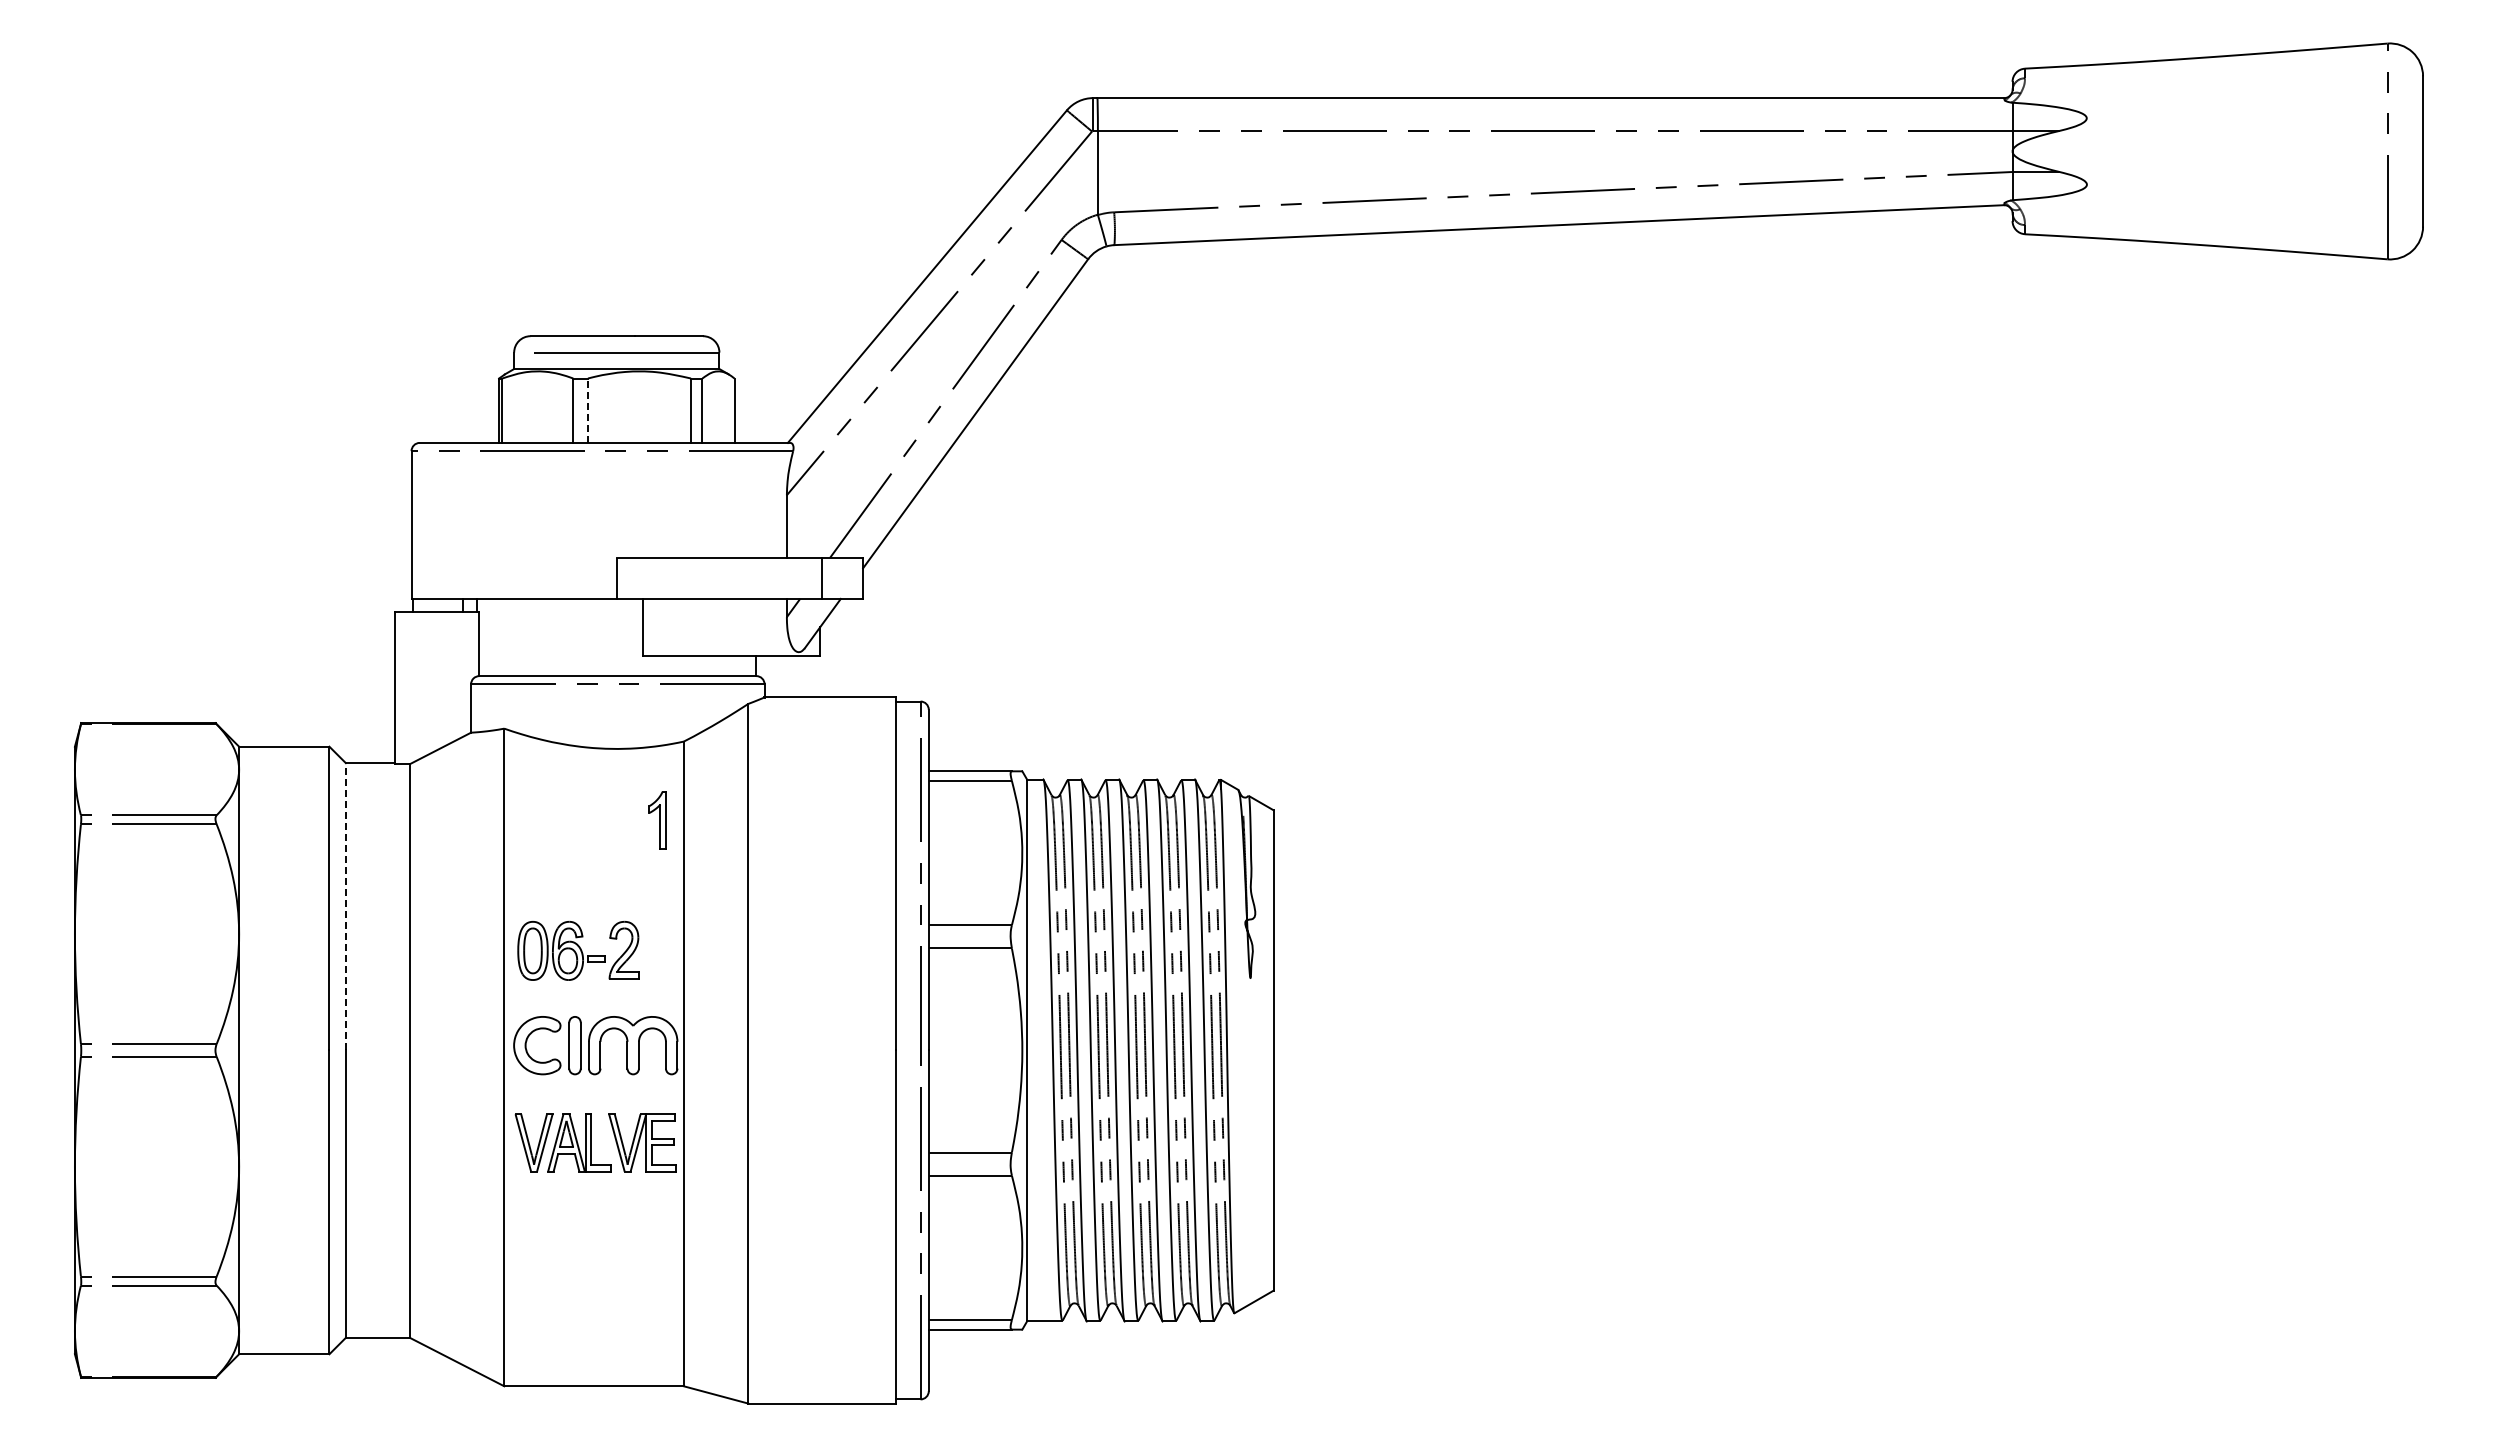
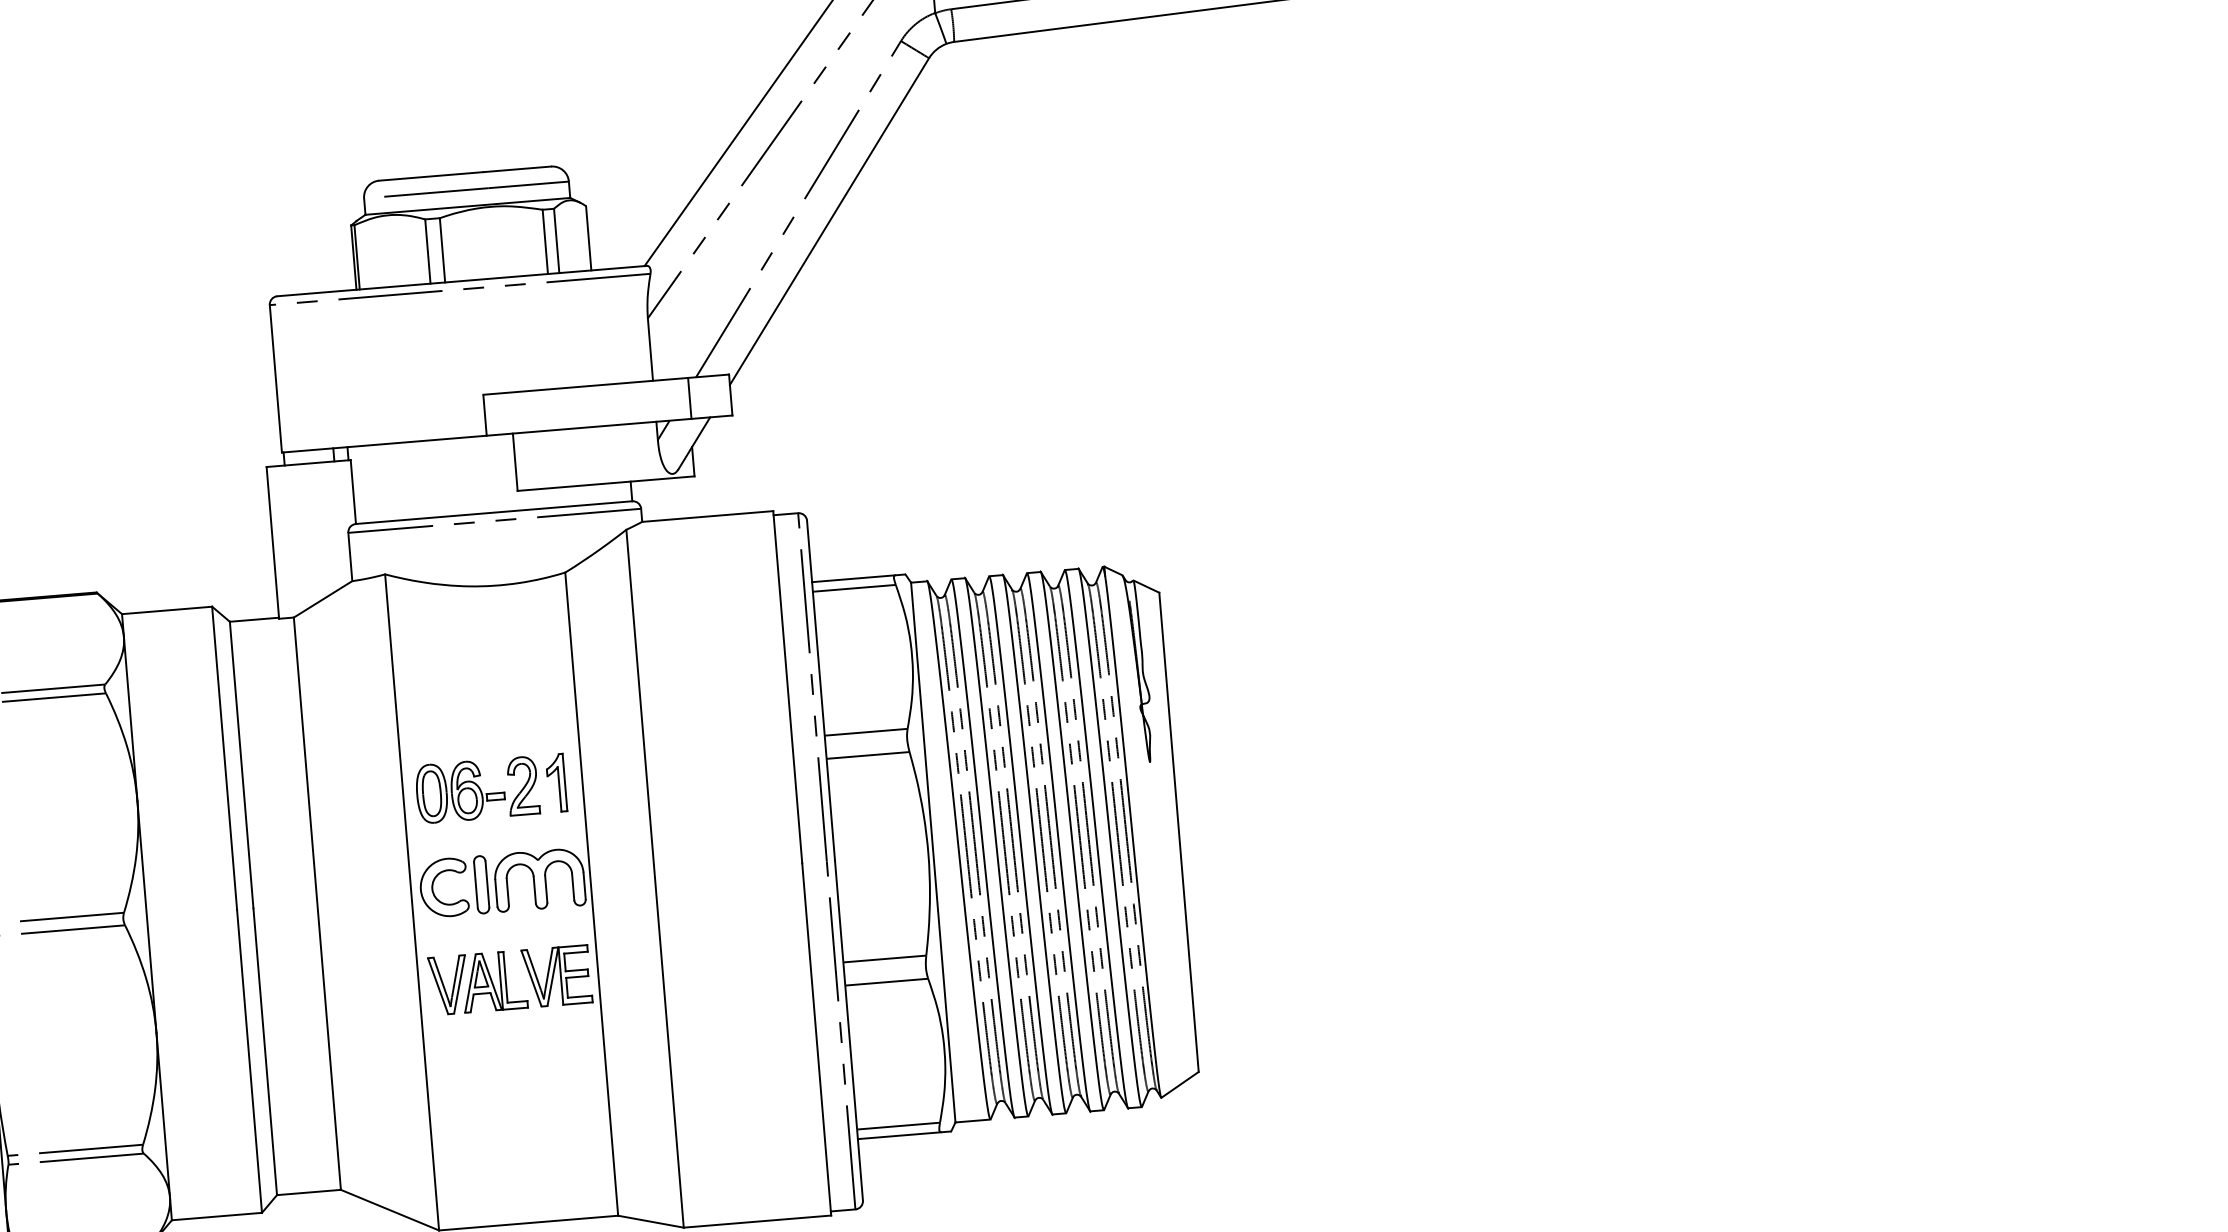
line: (587, 410) -> (442, 250), dashed -> solid
part: (657, 820) -> (556, 783), moved
line: (345, 906) -> (241, 764), dashed -> solid

